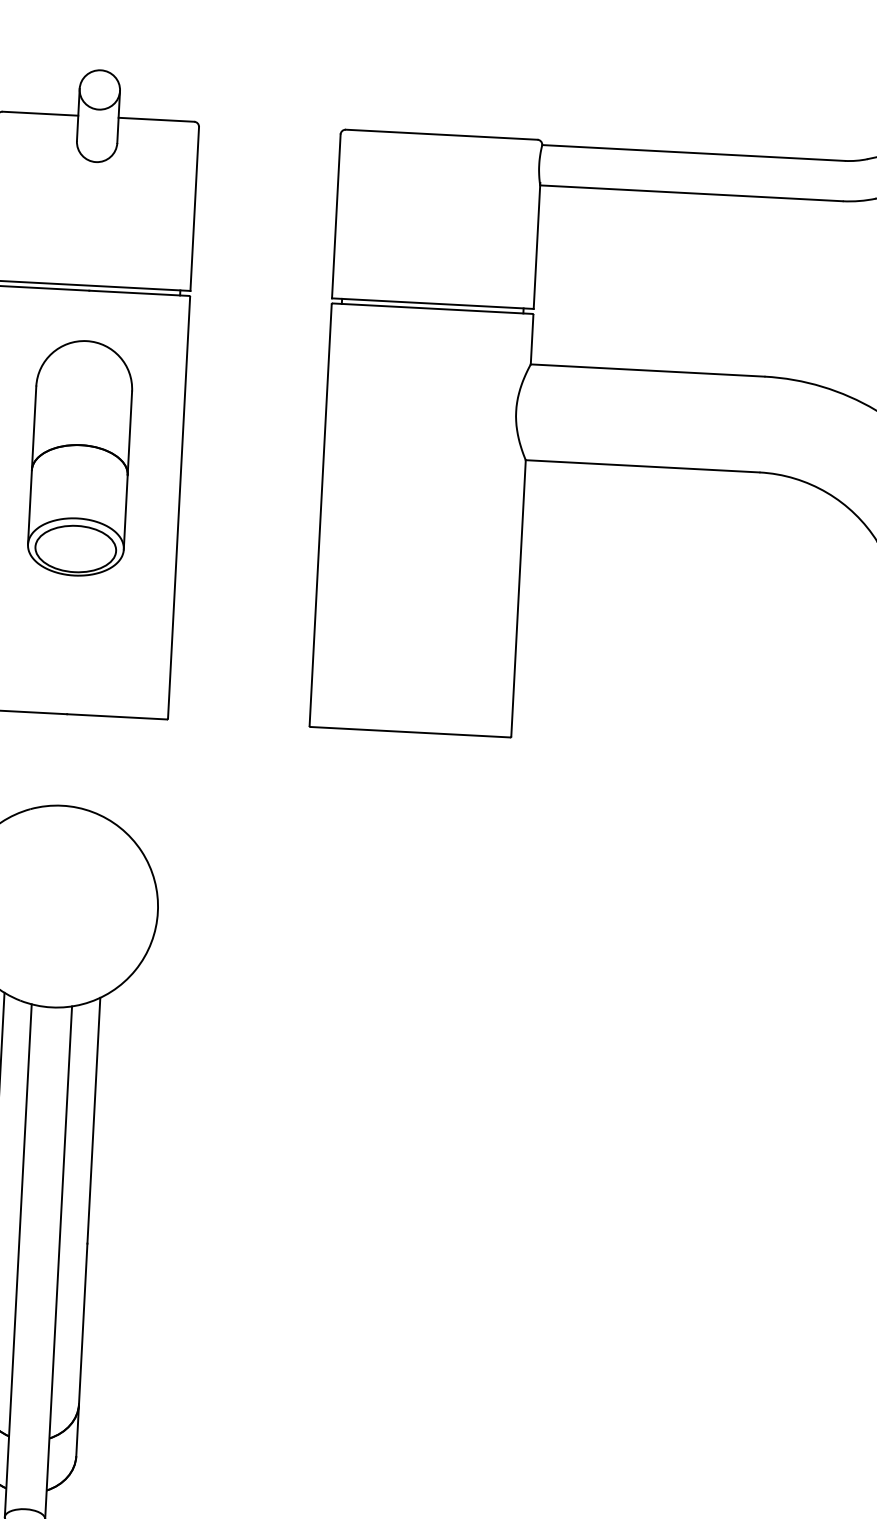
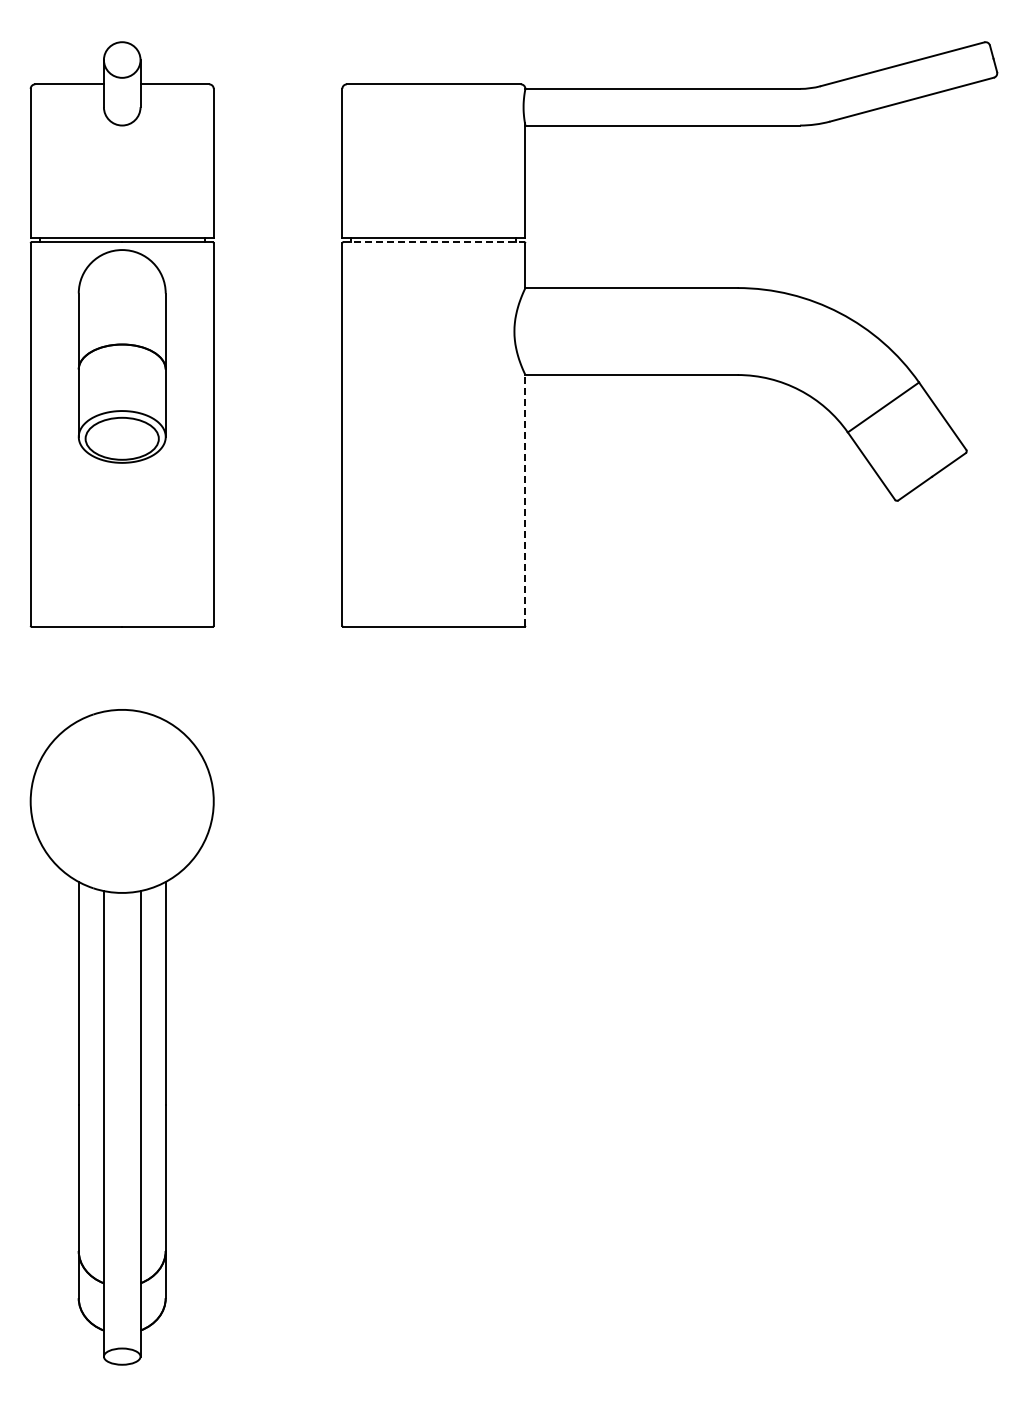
line: (432, 308) -> (433, 242), solid -> dashed
part: (79, 458) -> (121, 356), moved
line: (518, 597) -> (525, 499), solid -> dashed

